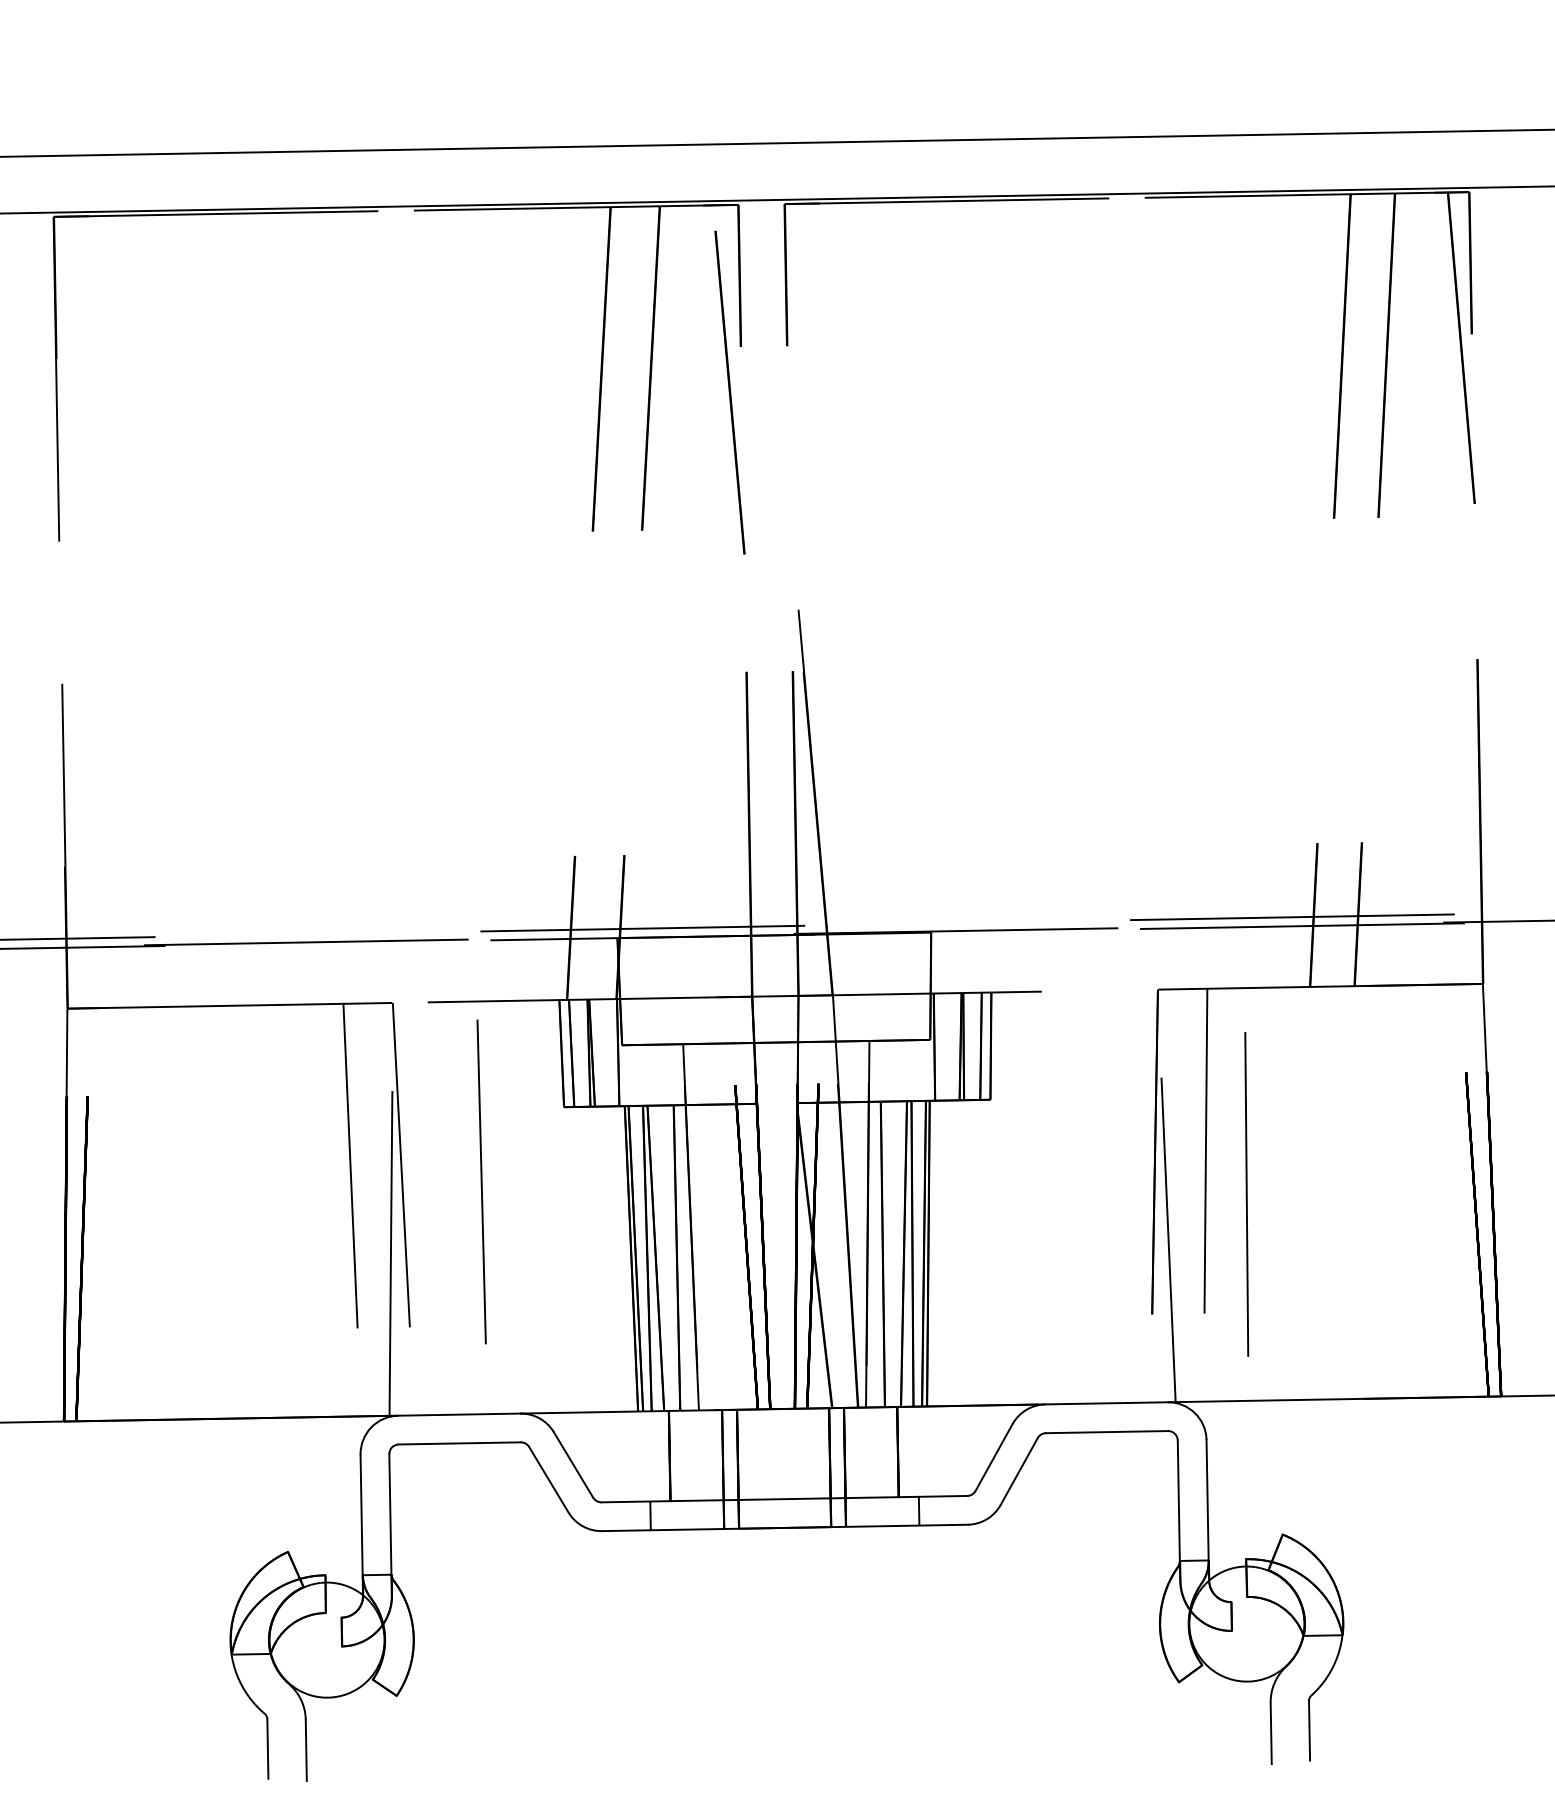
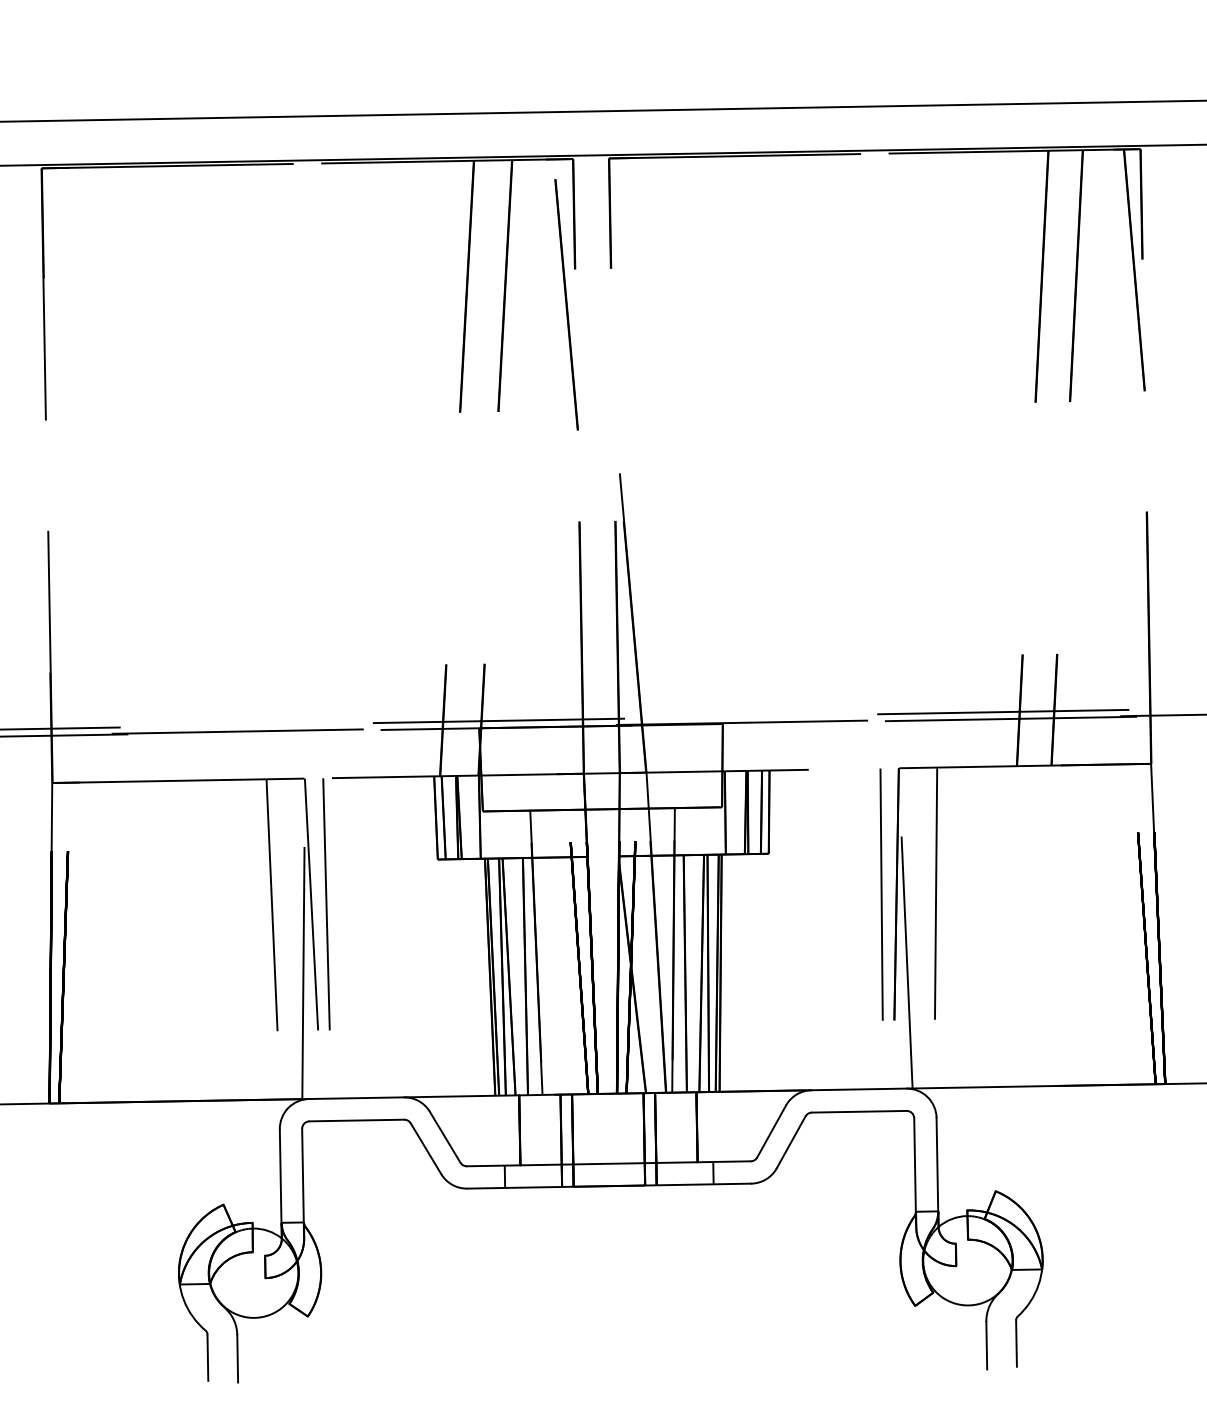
line: (481, 1181) -> (326, 904), moved
line: (1246, 1194) -> (881, 894), moved

